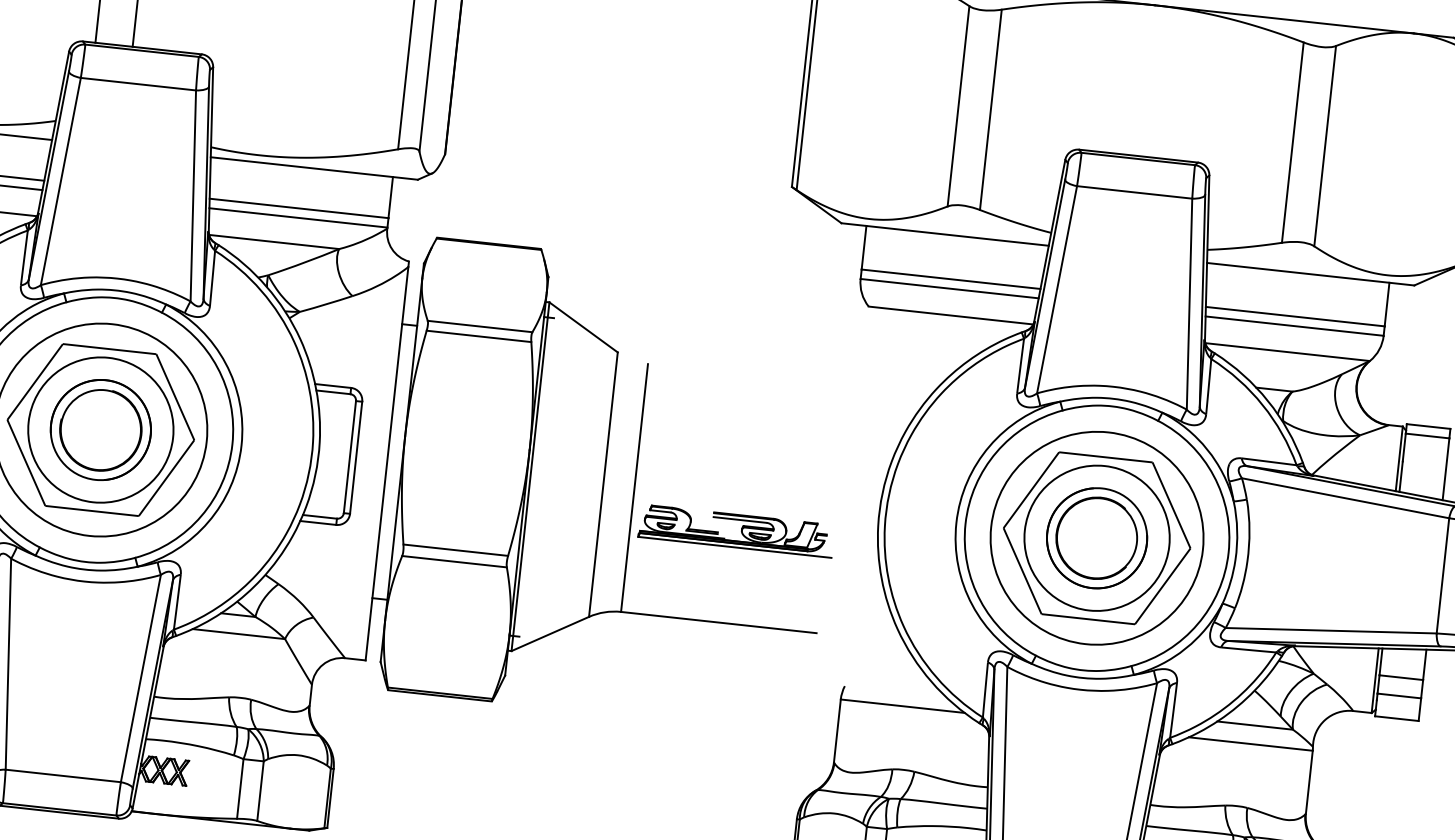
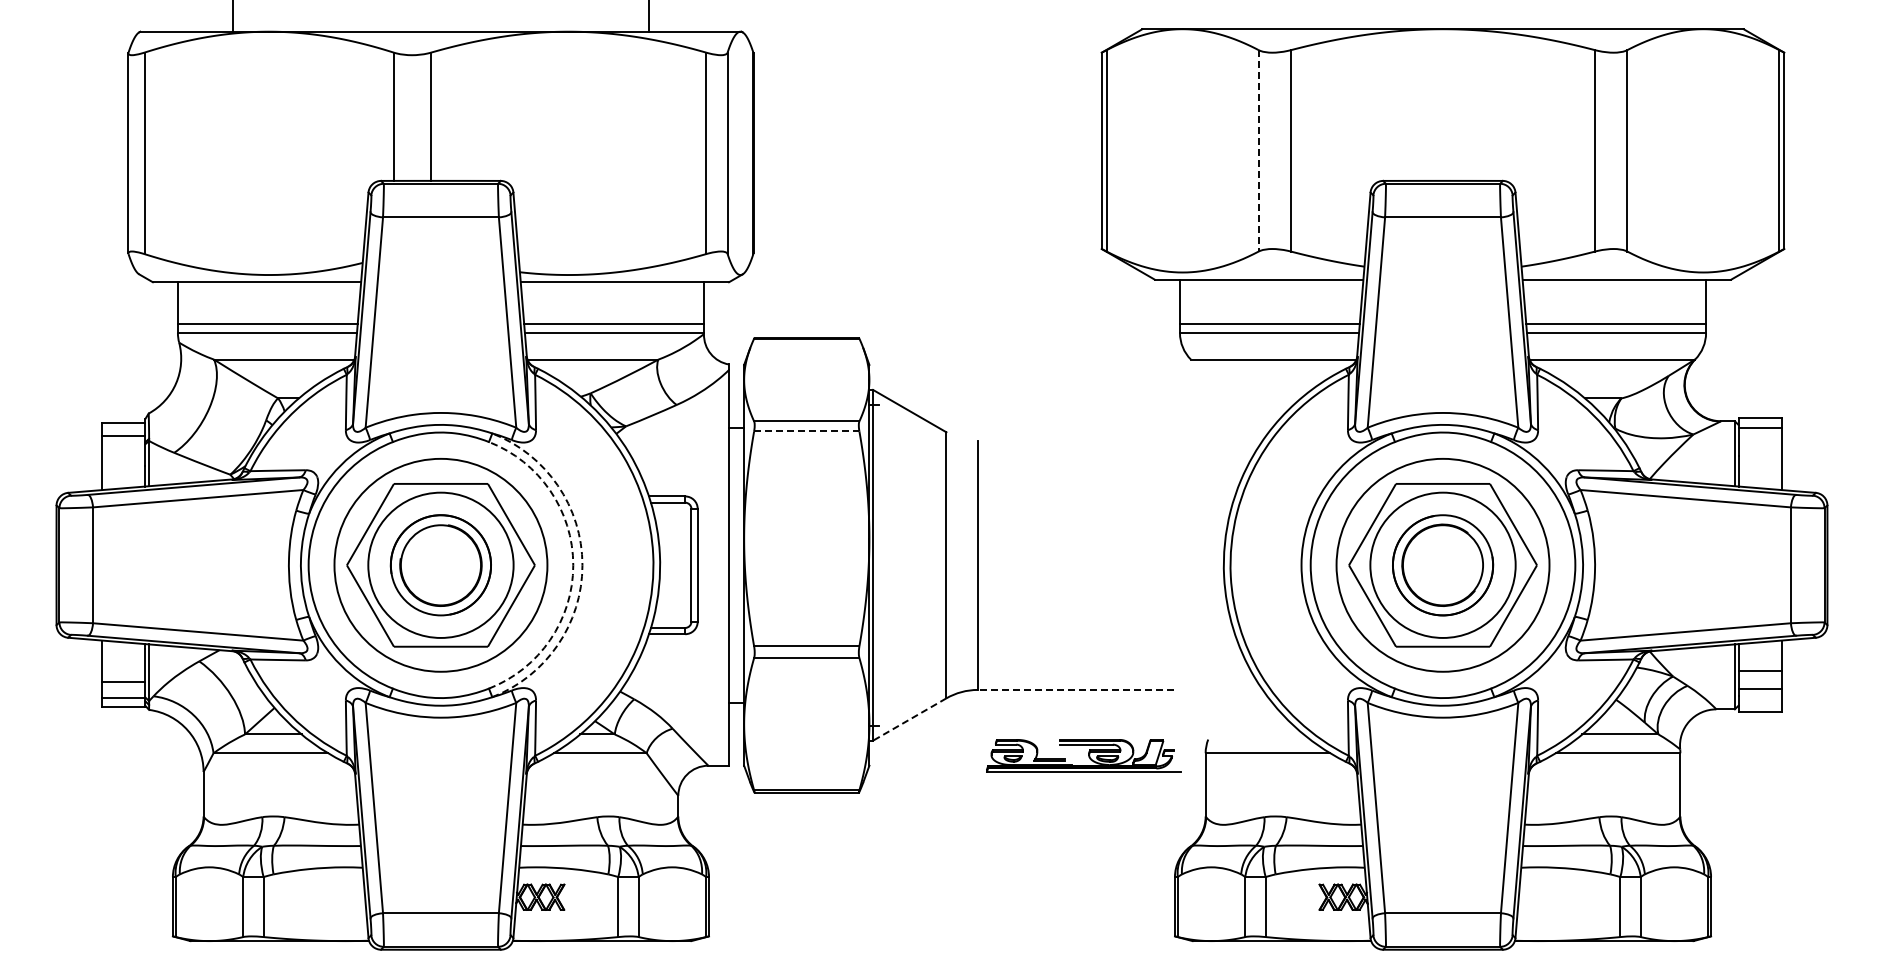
line: (958, 105) -> (1258, 150), solid -> dashed
line: (478, 336) -> (806, 431), solid -> dashed
arc: (232, 444) -> (573, 565), solid -> dashed
arc: (241, 445) -> (582, 565), solid -> dashed
part: (736, 530) -> (1083, 755), moved
line: (718, 622) -> (1075, 689), solid -> dashed
line: (550, 633) -> (909, 719), solid -> dashed

